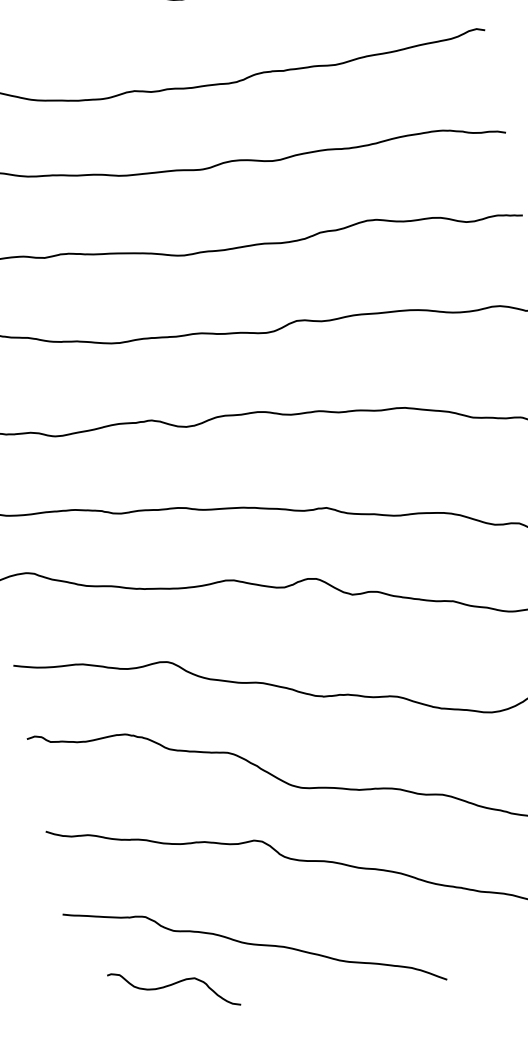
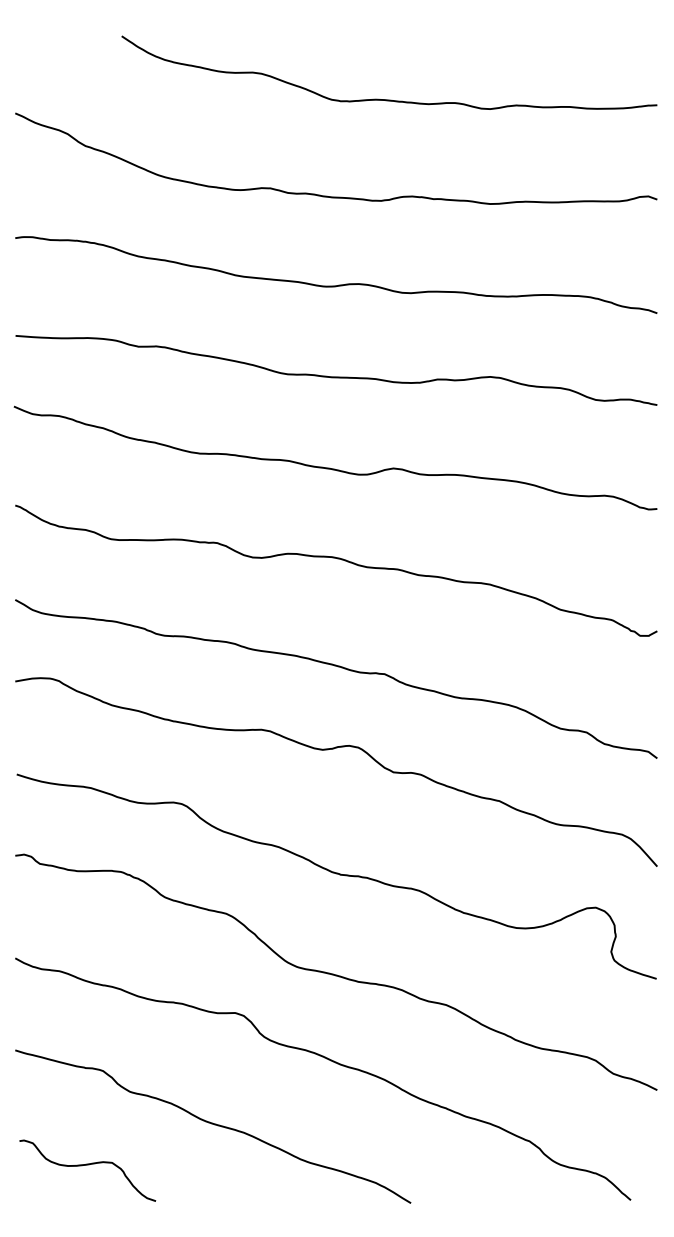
curve: (172, 985) -> (87, 1165), moved

